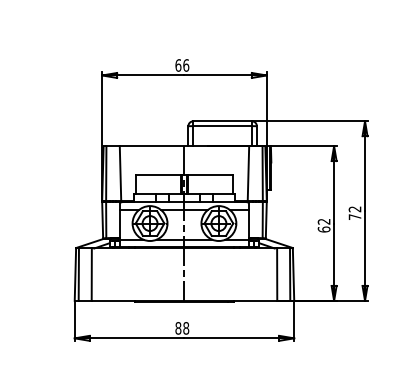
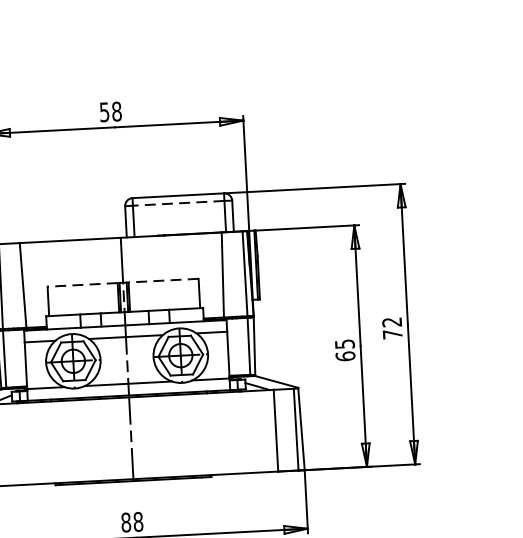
text: (182, 65) -> (111, 111), 66 -> 58
line: (222, 126) -> (178, 203), solid -> dashed
line: (158, 175) -> (82, 285), solid -> dashed
line: (209, 175) -> (162, 281), solid -> dashed
text: (323, 221) -> (343, 343), 62 -> 65

